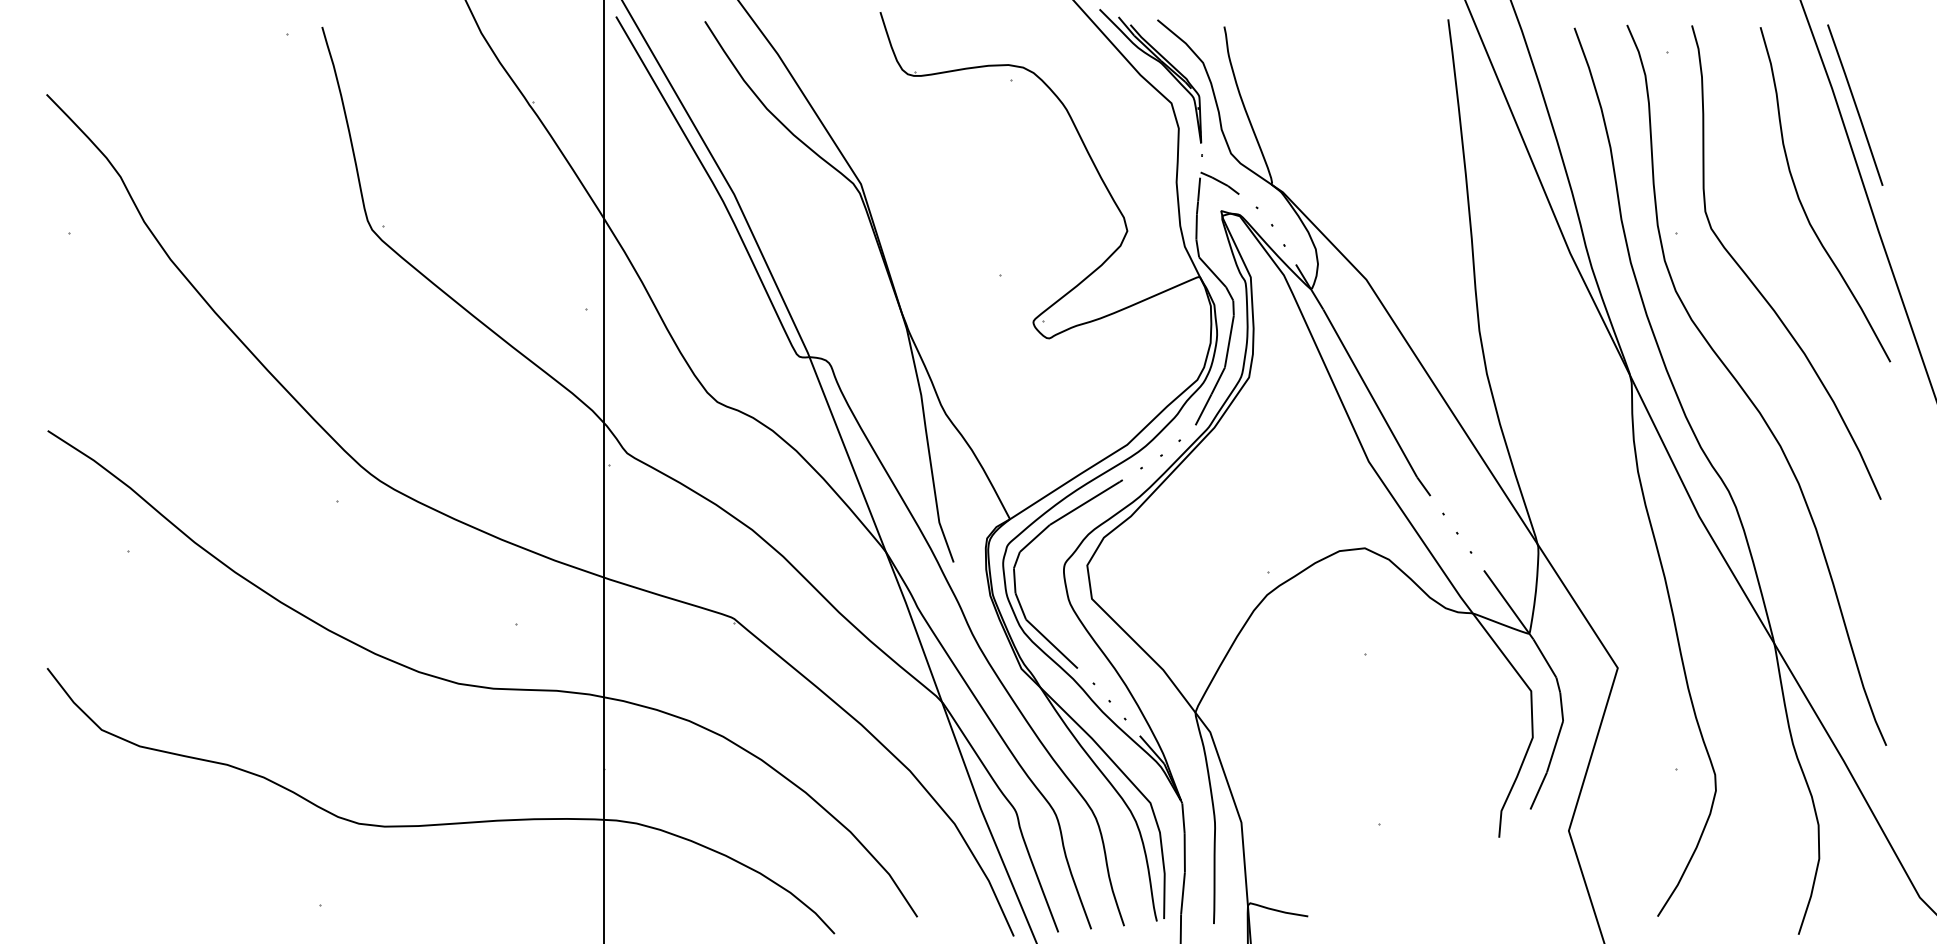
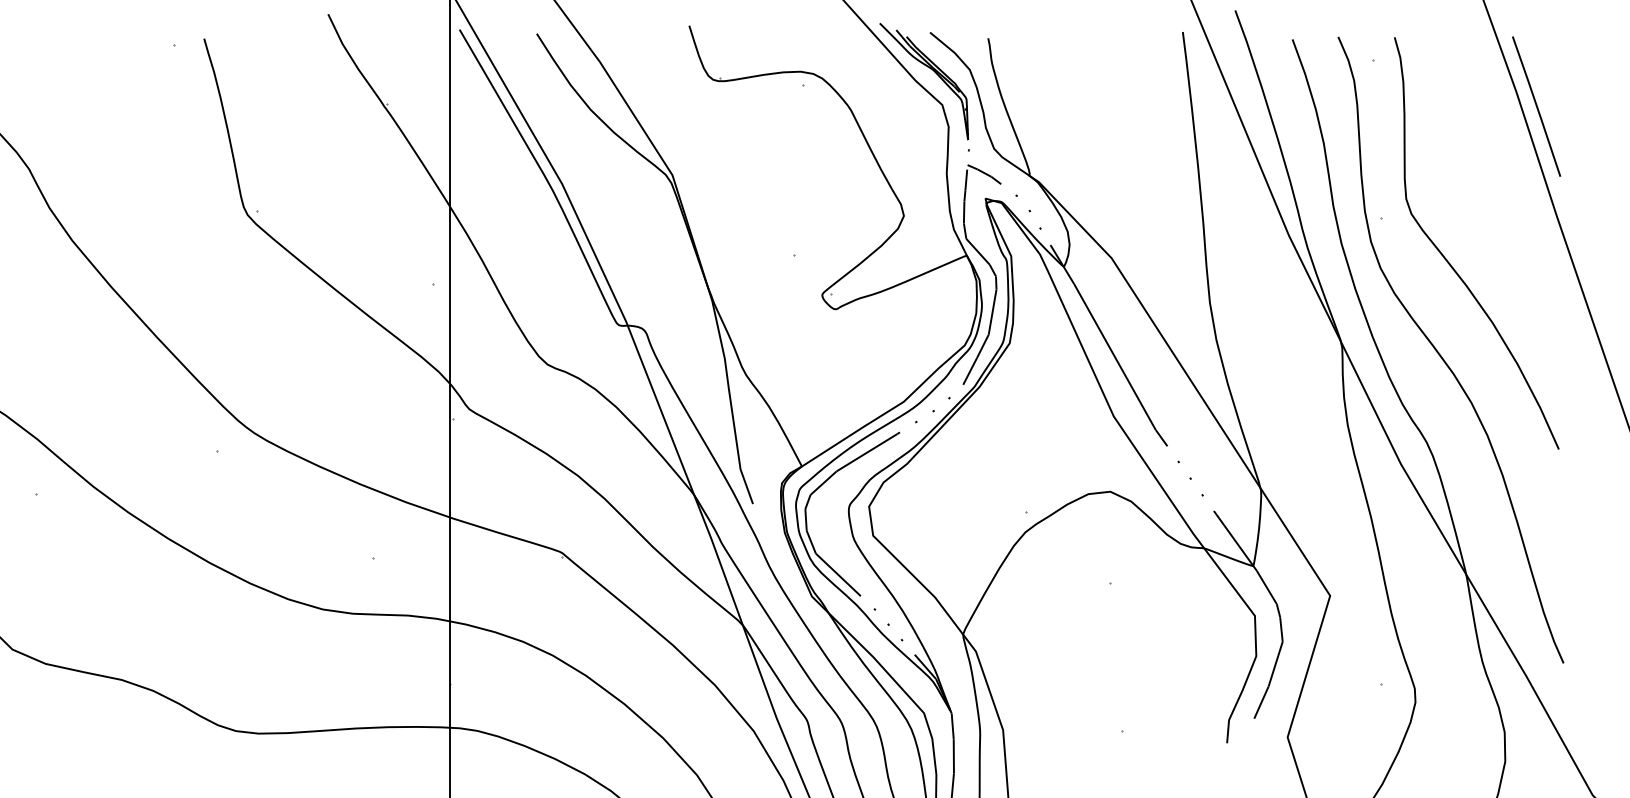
curve: (1801, 201) -> (1489, 190), removed

